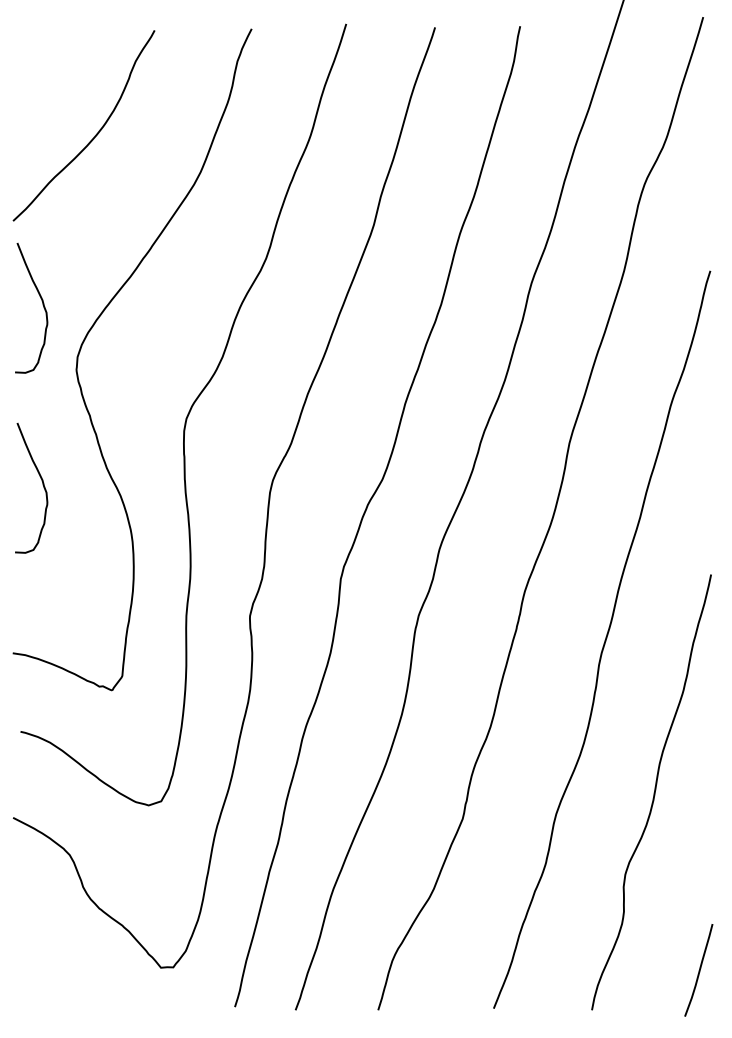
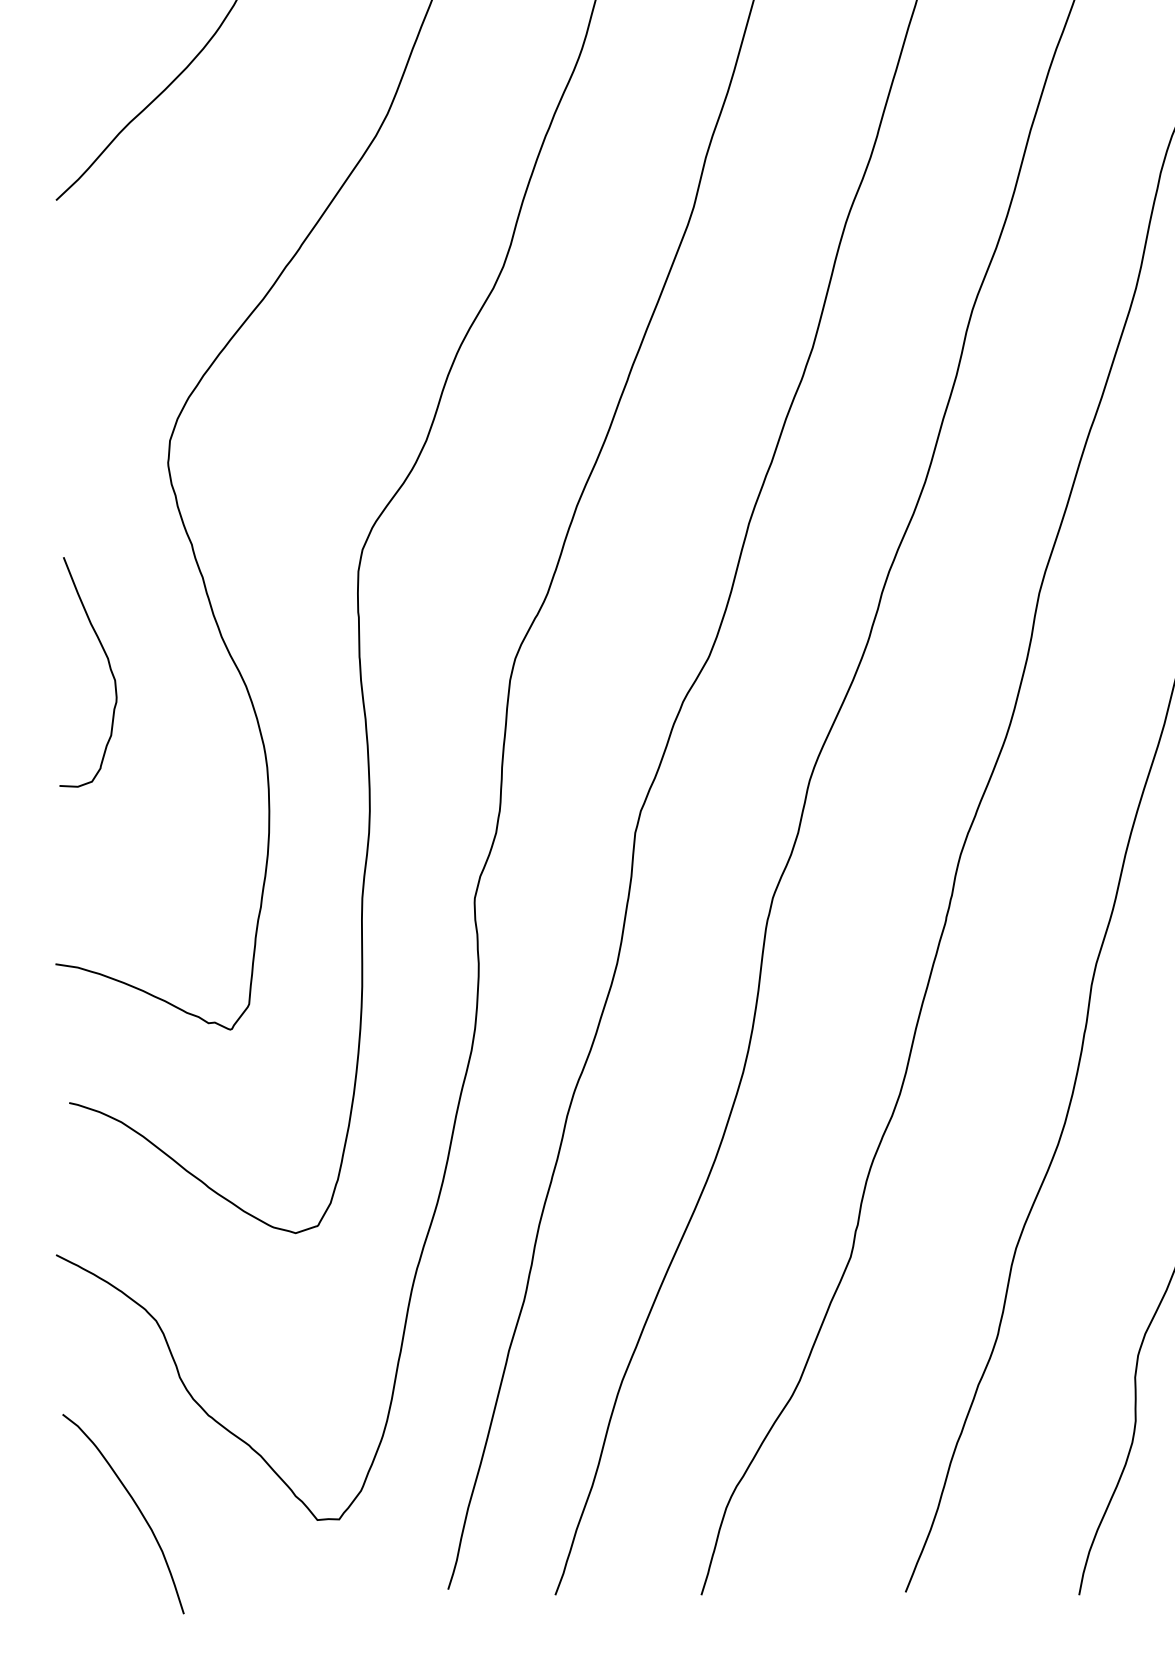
curve: (42, 305) -> (108, 349), removed
curve: (57, 959) -> (134, 1505), added

